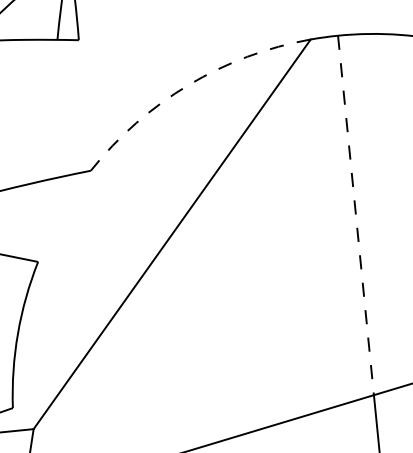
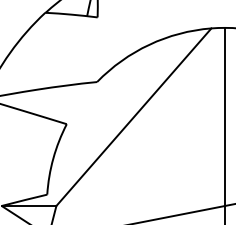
arc: (188, 84) -> (149, 44), dashed -> solid
line: (357, 216) -> (225, 117), dashed -> solid

